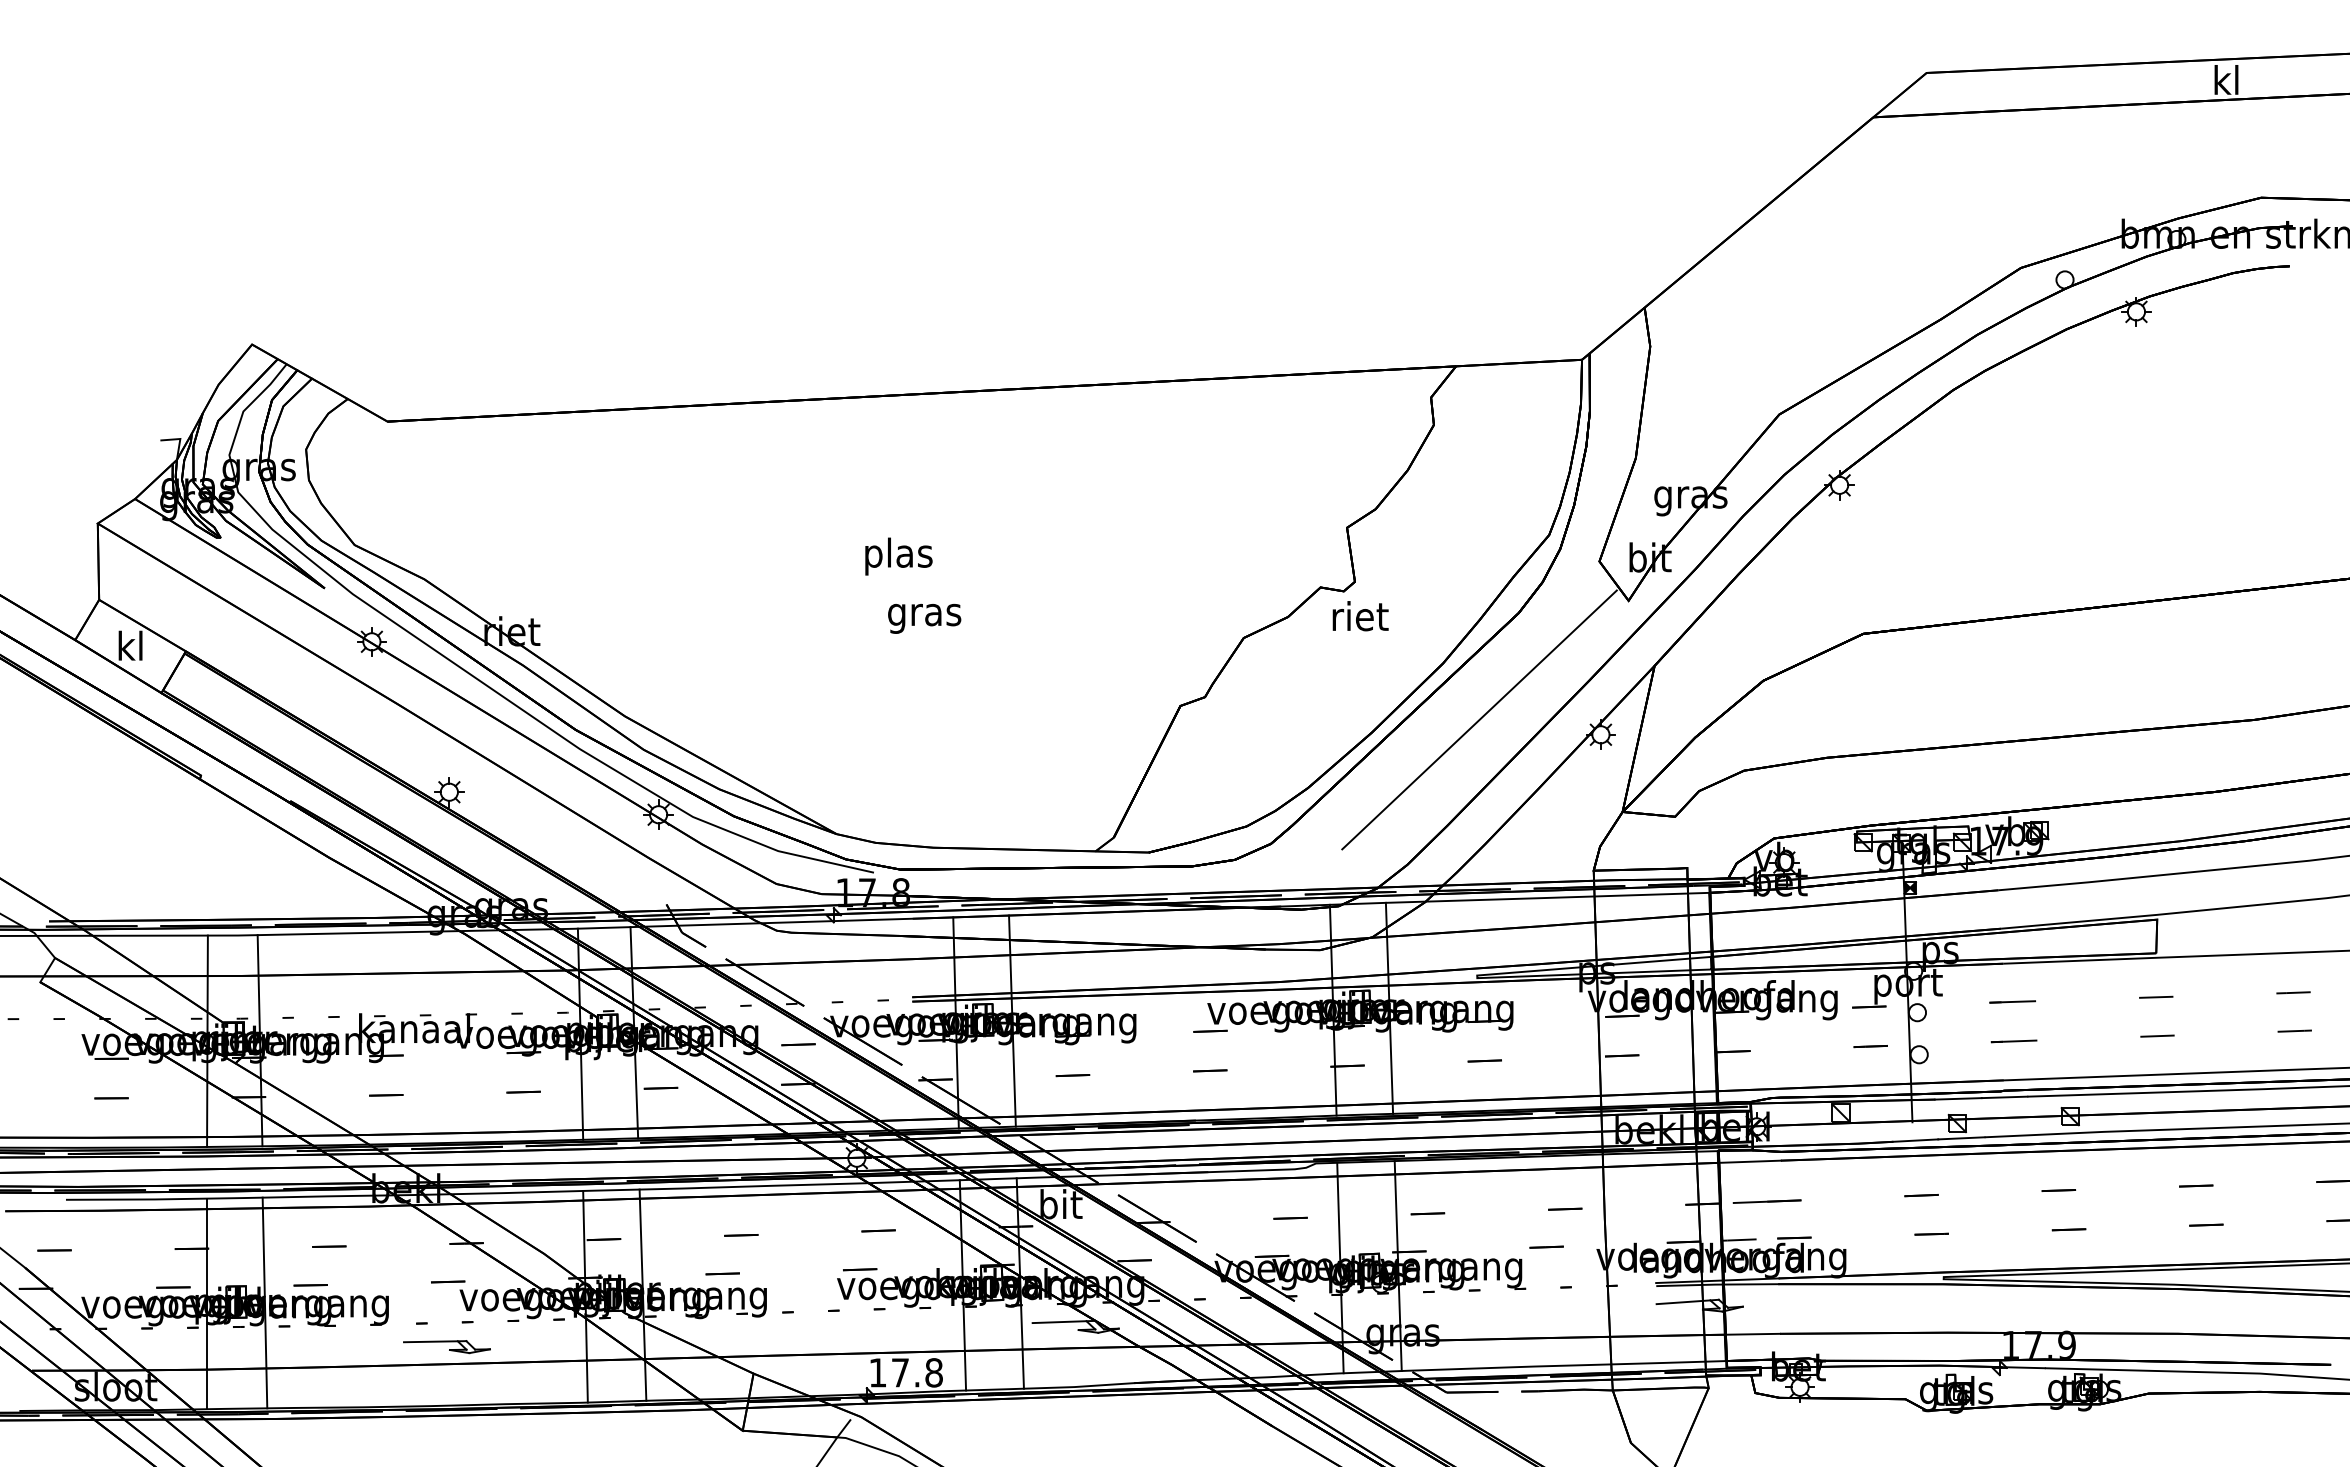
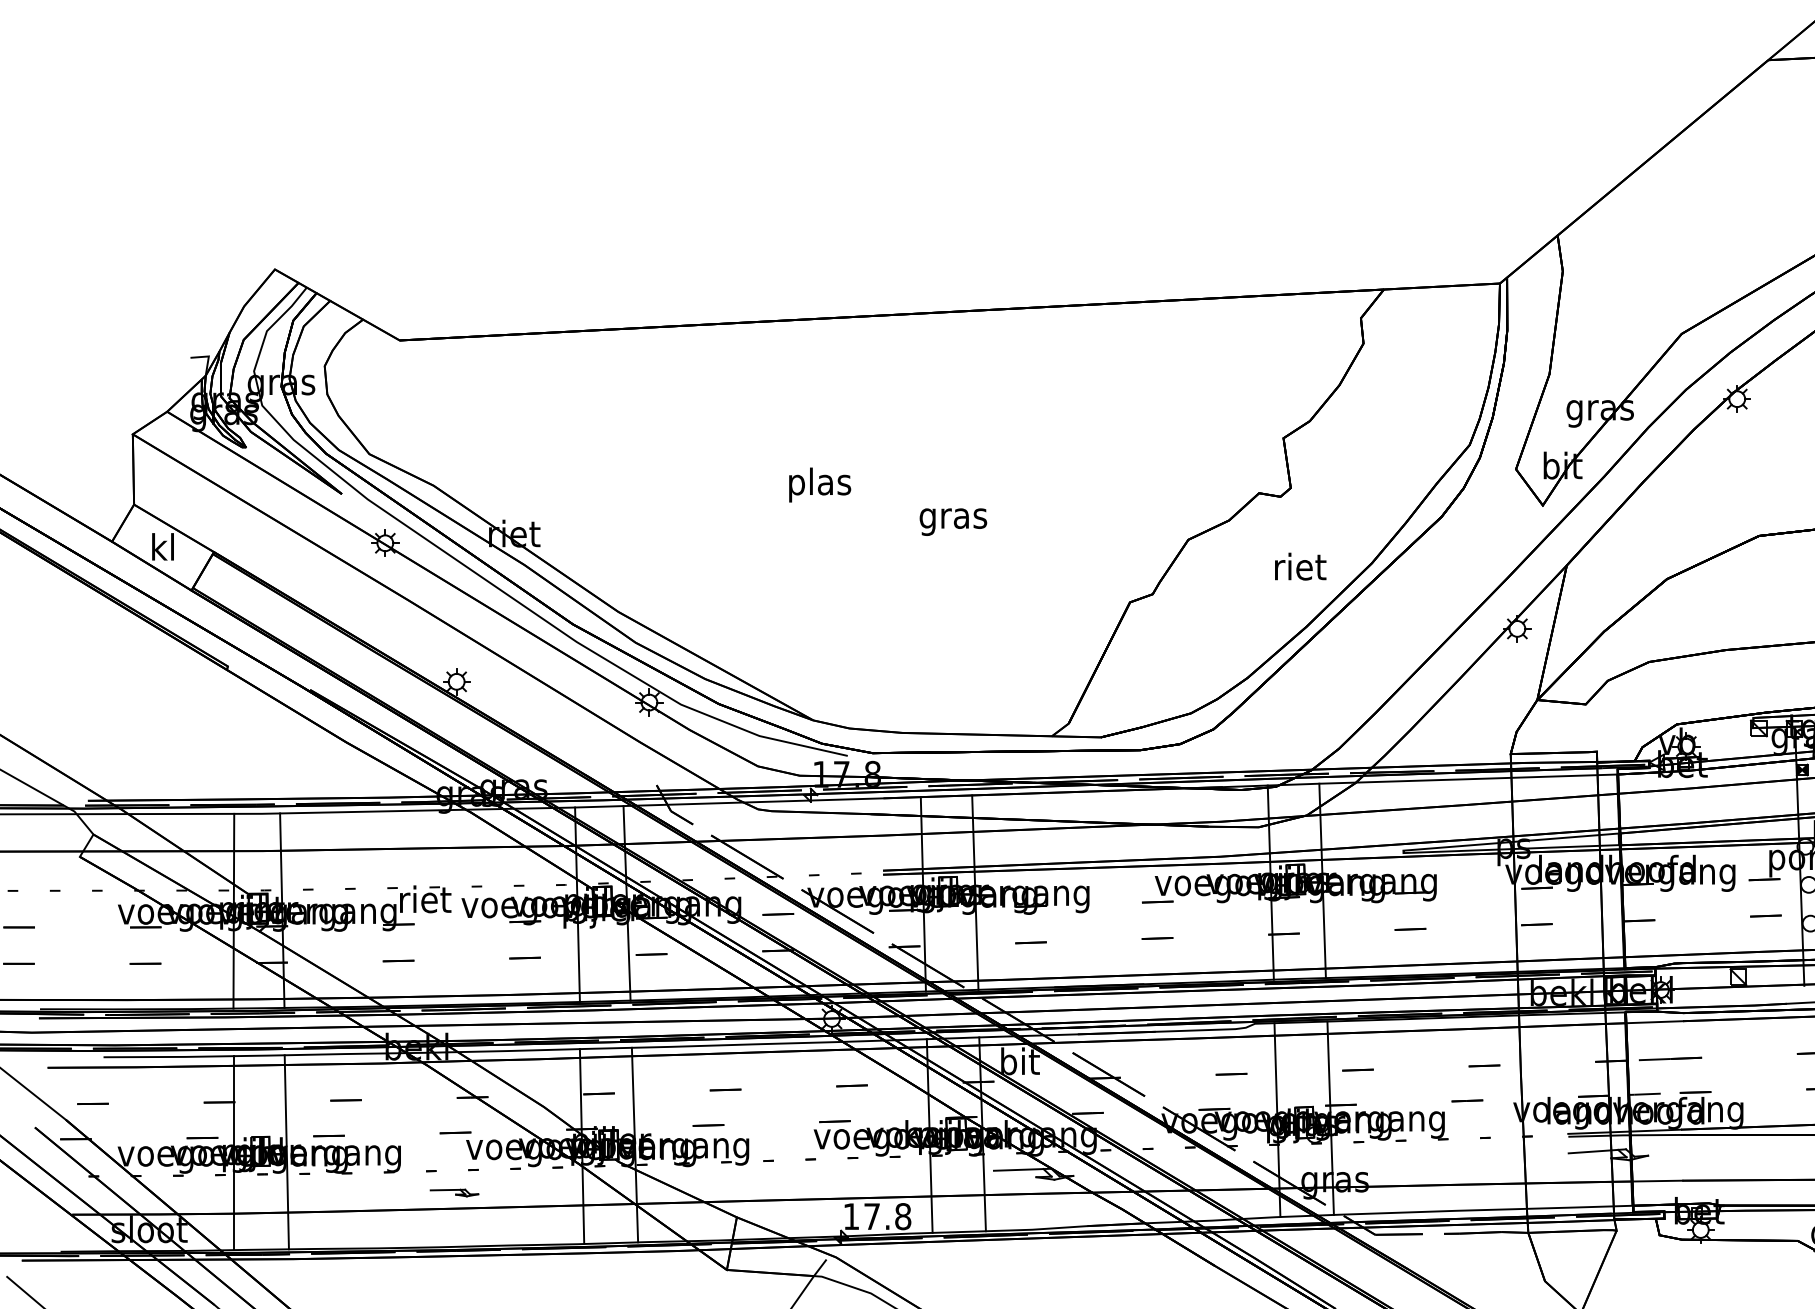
text: (898, 556) -> (819, 484), moved
text: (1360, 616) -> (1300, 566), moved
text: (924, 618) -> (953, 521), moved
line: (1479, 719) -> (1405, 614), removed
text: (414, 1028) -> (424, 899), kanaal -> riet
part: (446, 1347) -> (454, 1193), size x0.6

